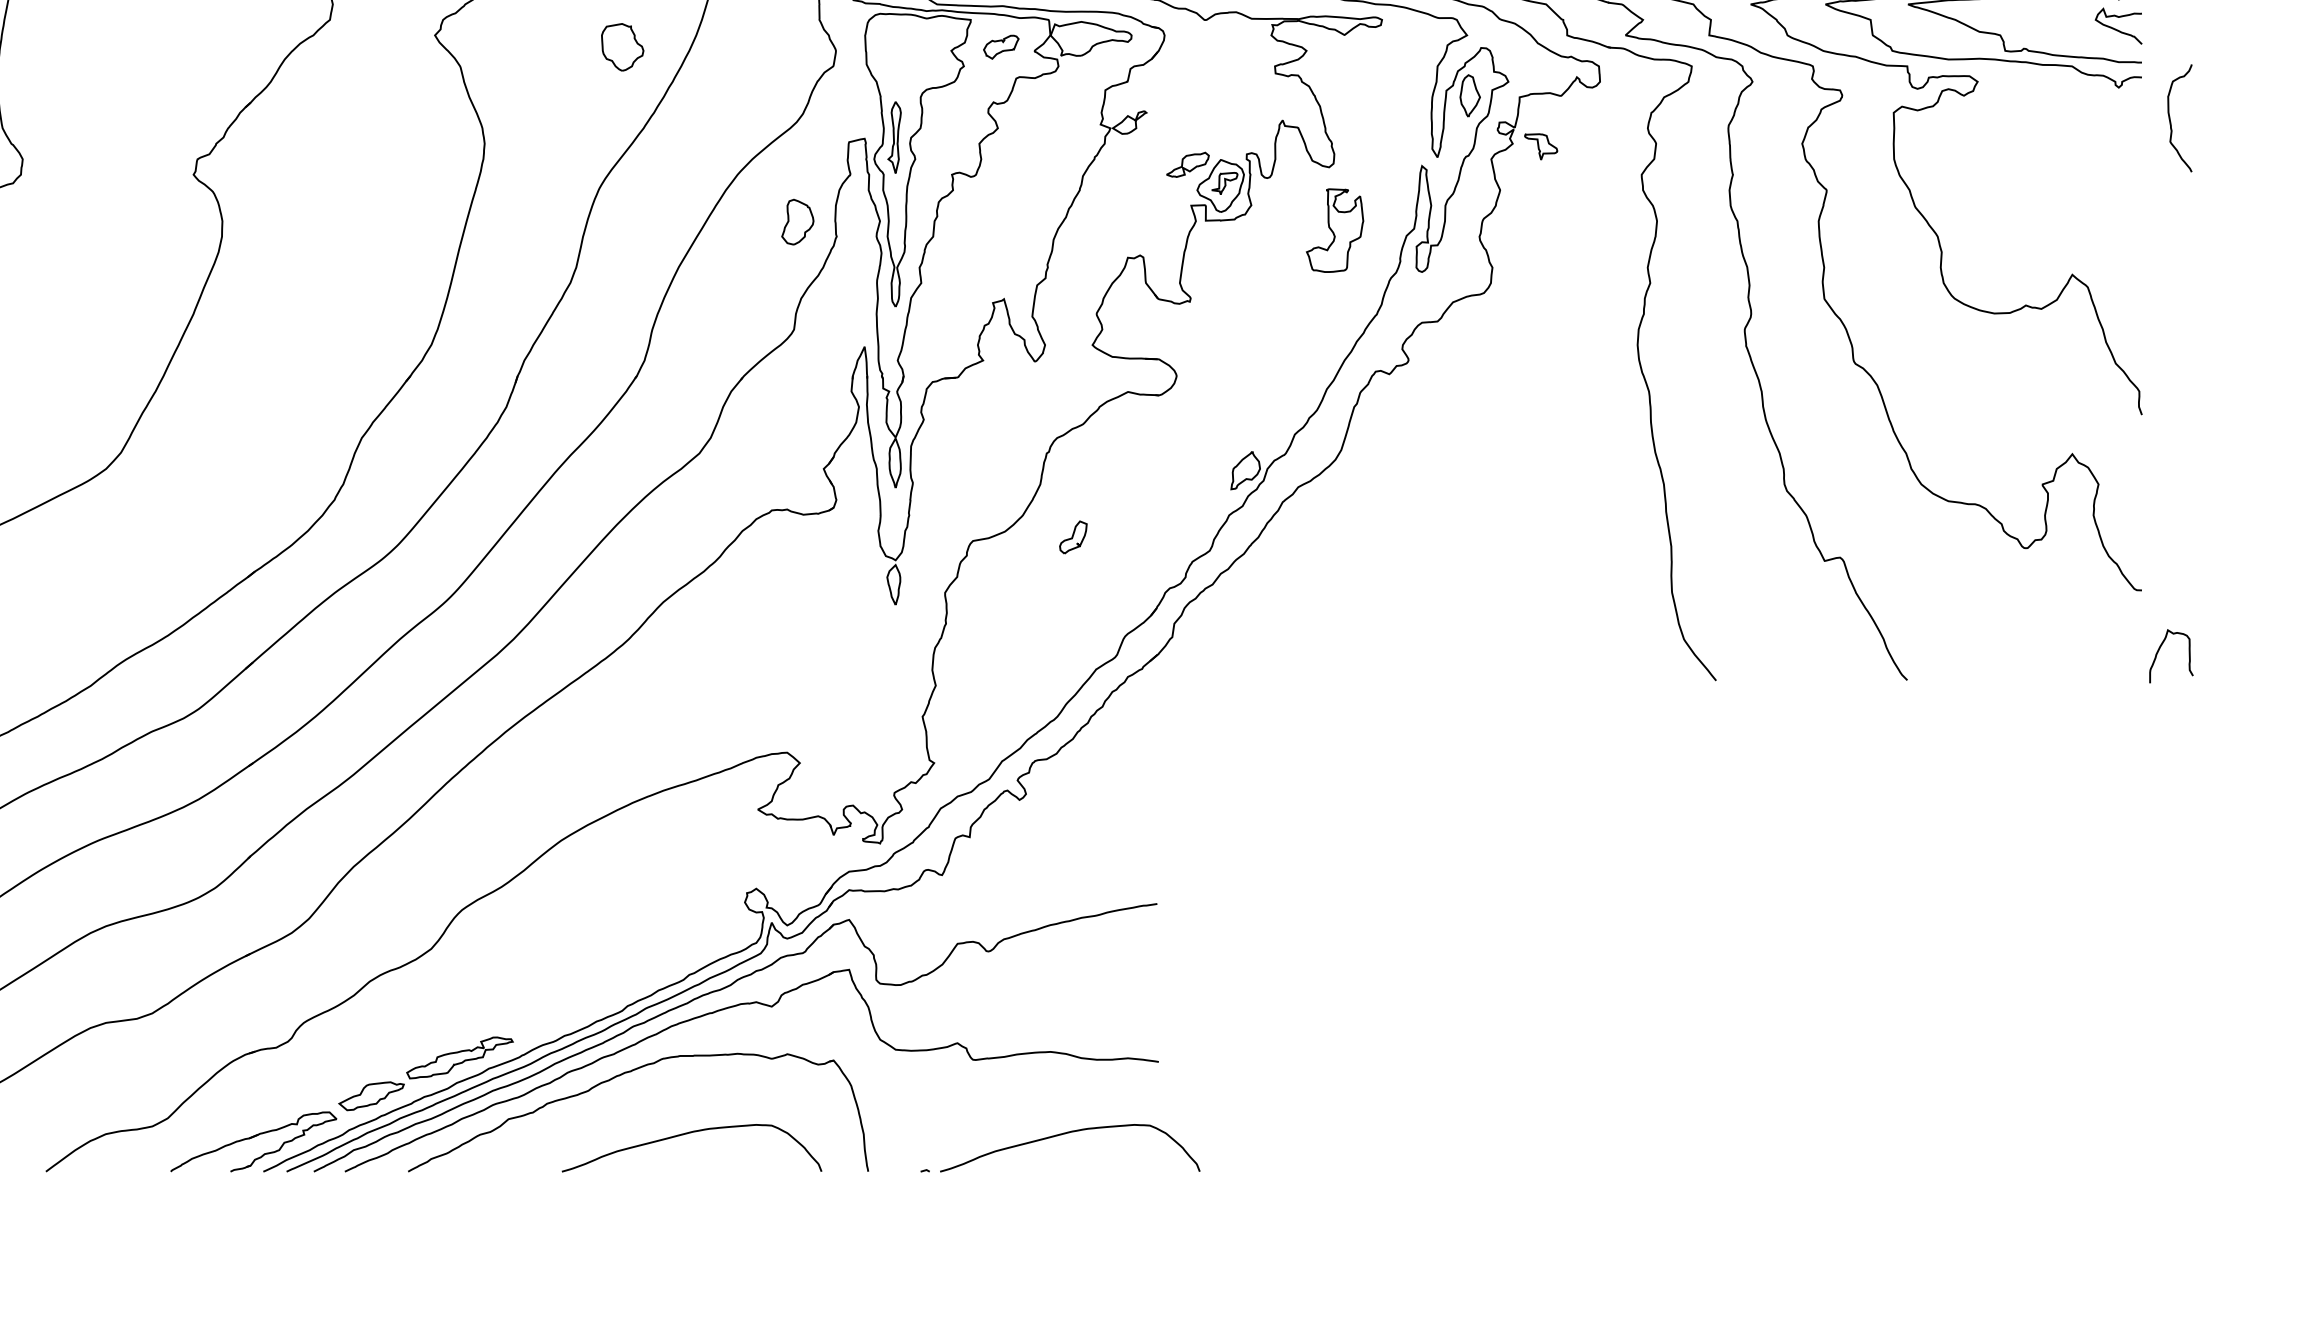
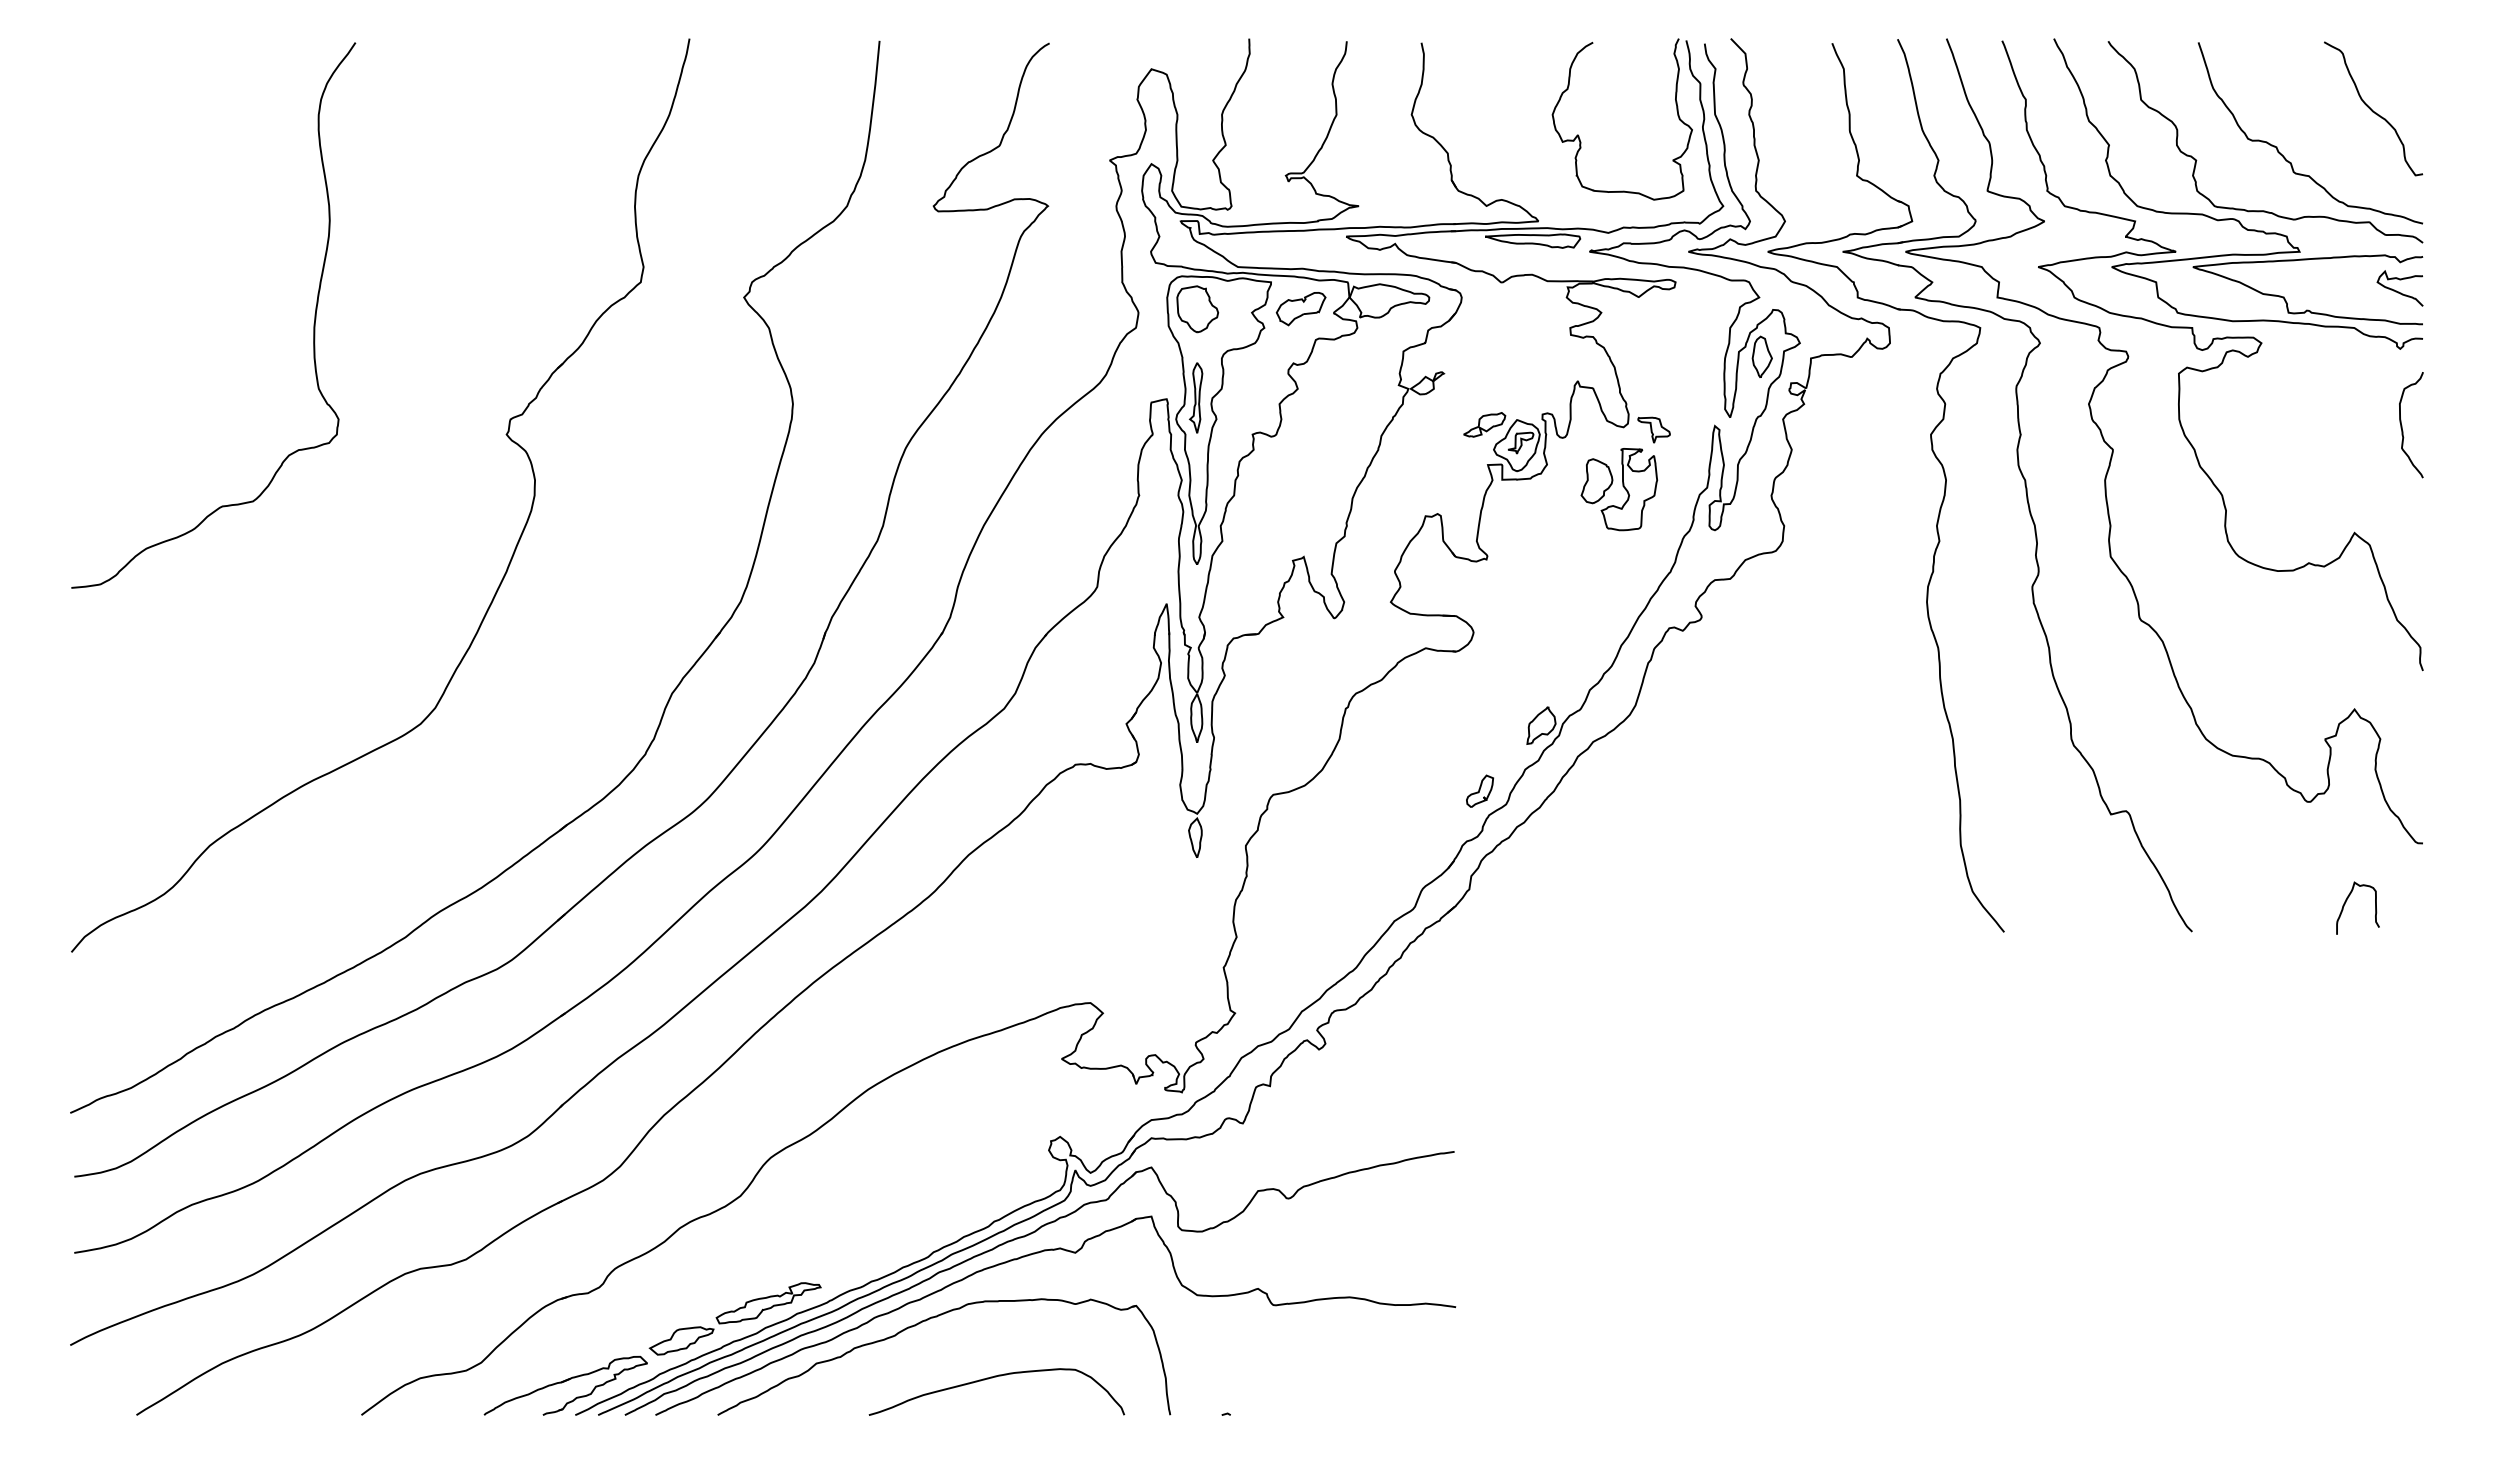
part: (622, 47) -> (1197, 309), moved
part: (1000, 47) -> (1300, 309), size x1.43
curve: (2170, 118) -> (2402, 425), moved
part: (1540, 146) -> (1653, 429), moved
part: (797, 222) -> (1596, 481), moved
part: (1073, 536) -> (1480, 790), moved
curve: (2159, 650) -> (2346, 902), moved
curve: (1065, 1134) -> (1364, 1378), removed

